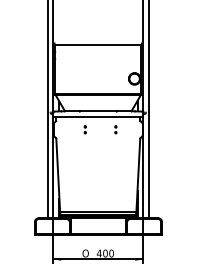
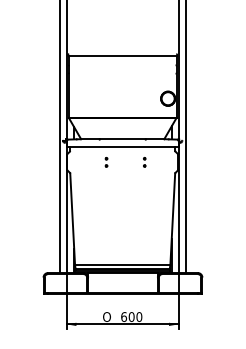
text: (98, 253) -> (123, 316), 400 -> 600

